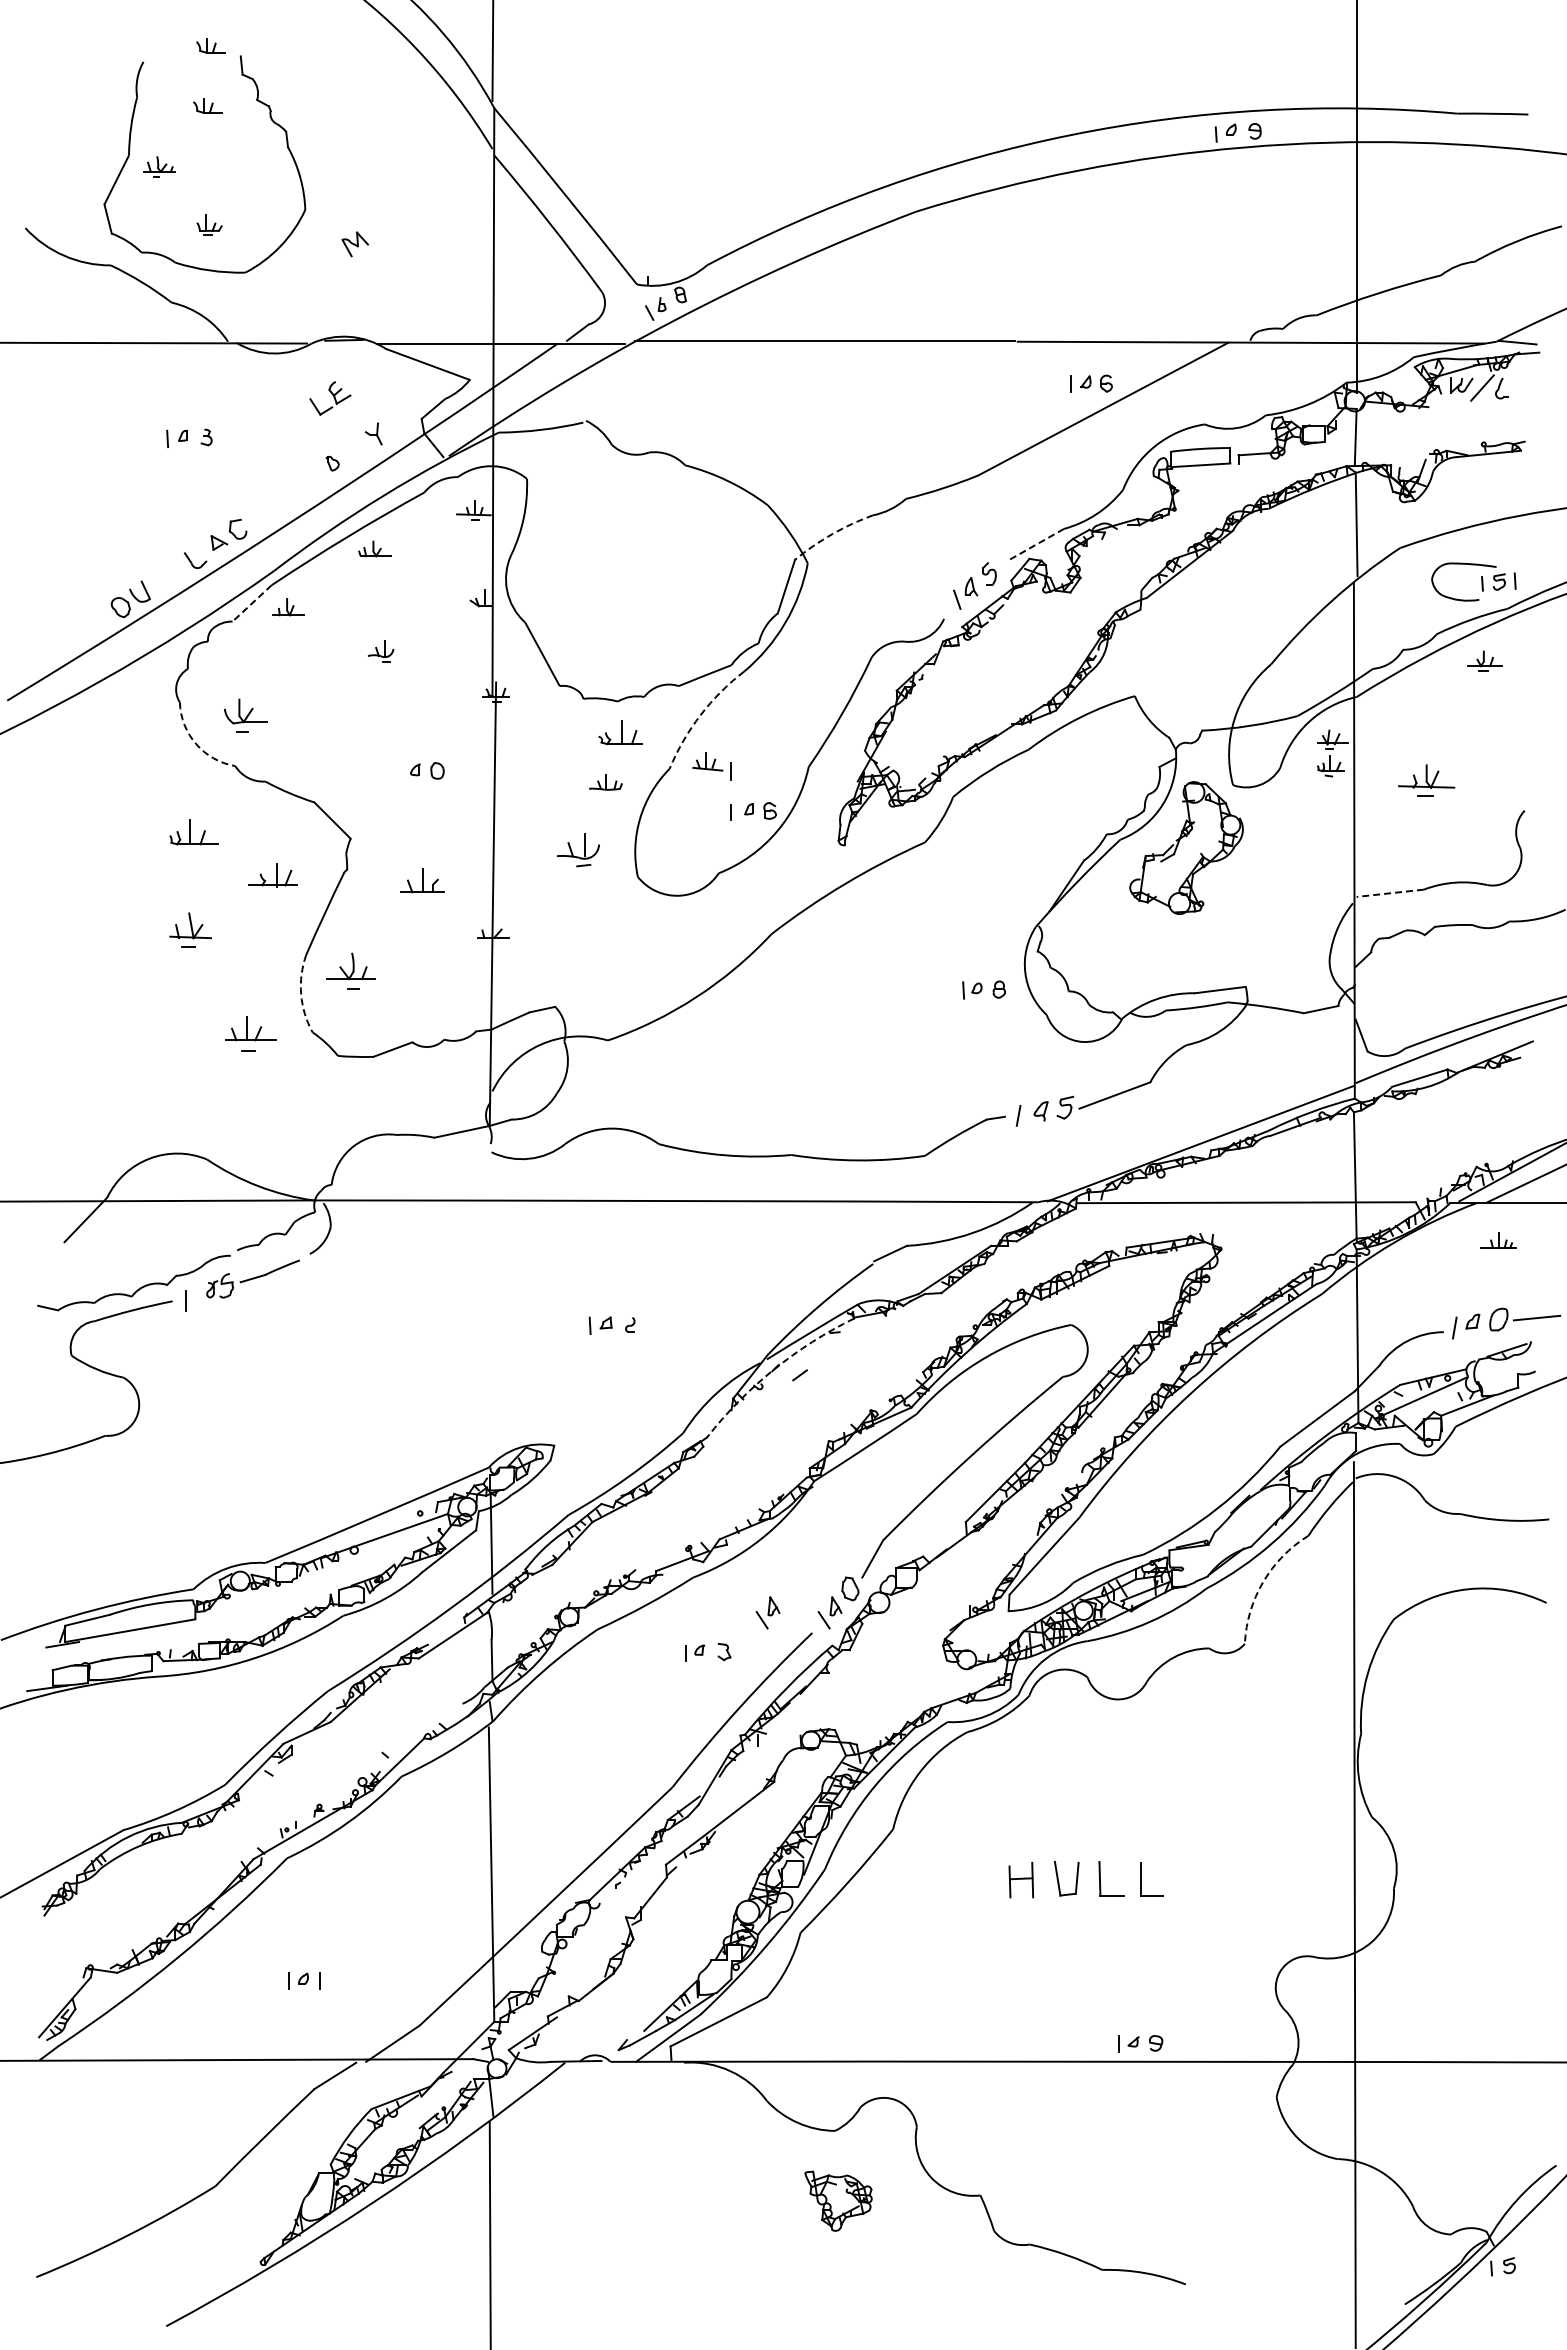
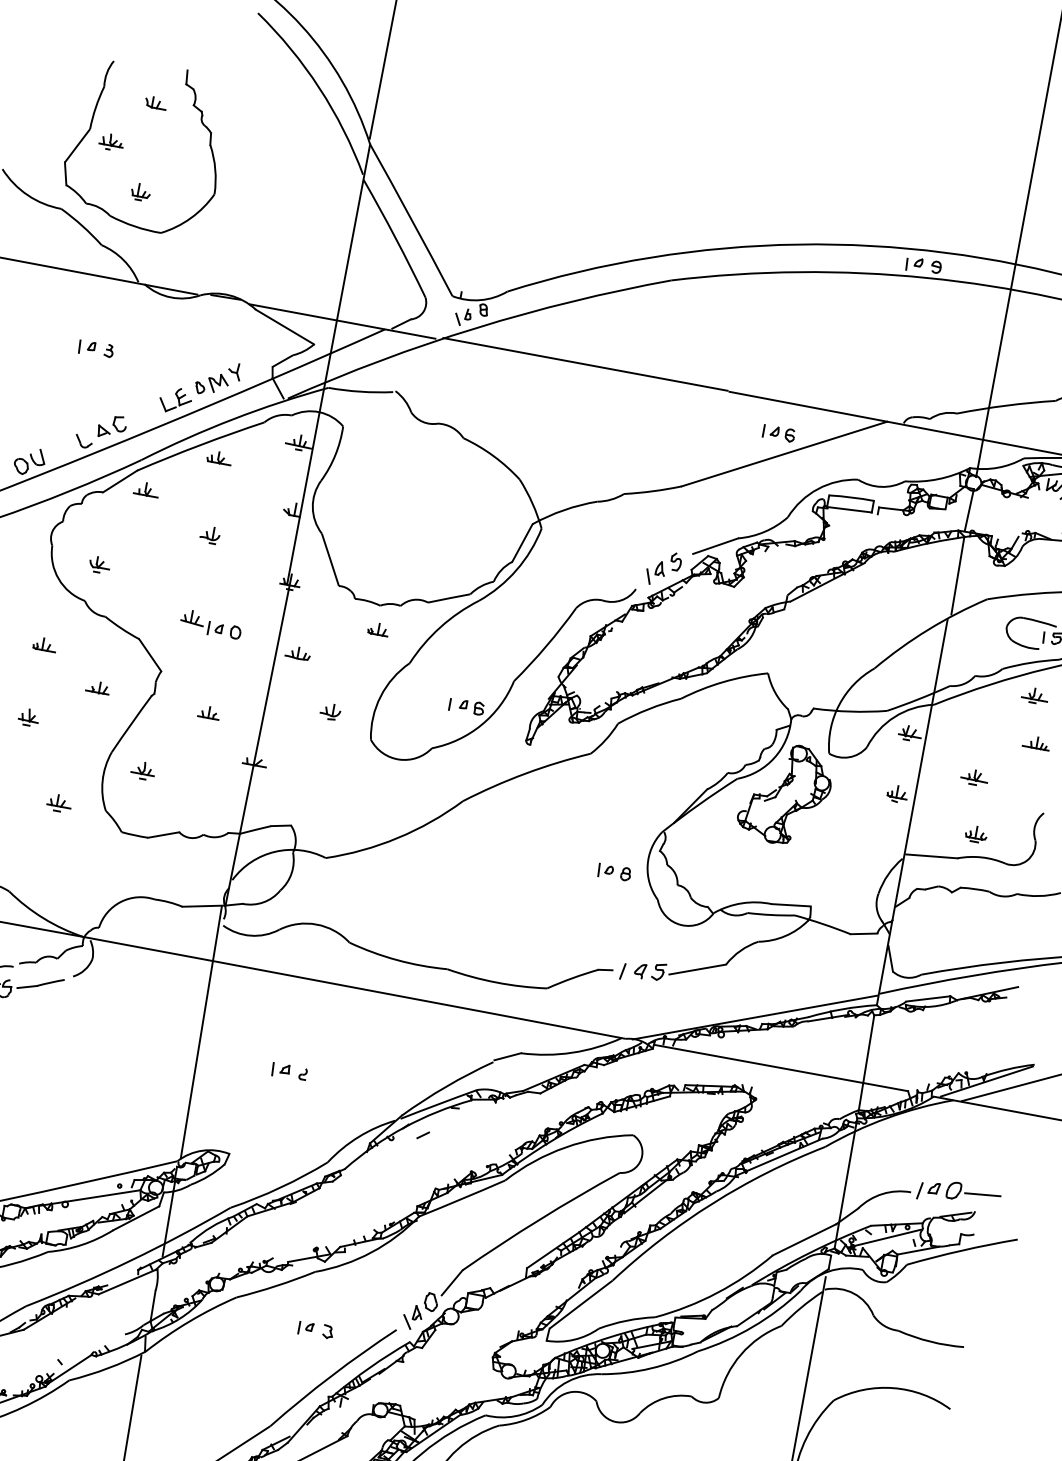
part: (210, 45) -> (166, 58), removed
part: (355, 244) -> (218, 383), moved
part: (330, 398) -> (175, 400), moved
arc: (832, 534) -> (564, 510), dashed -> solid
line: (1036, 544) -> (715, 546), dashed -> solid
line: (252, 603) -> (120, 481), dashed -> solid
part: (245, 715) -> (99, 564), size x0.62
arc: (700, 715) -> (440, 627), dashed -> solid
part: (620, 732) -> (377, 629), size x0.62
arc: (196, 744) -> (58, 579), dashed -> solid
part: (711, 766) -> (195, 621), moved
part: (1330, 766) -> (897, 794), moved
part: (1426, 780) -> (974, 776), size x0.62
part: (605, 782) -> (297, 653), moved
part: (193, 831) -> (44, 644), size x0.62
part: (578, 850) -> (330, 711), size x0.62
part: (1442, 853) -> (976, 833), added
part: (272, 874) -> (97, 687), size x0.62
part: (422, 880) -> (209, 712), size x0.62
line: (1390, 893) -> (932, 856), dashed -> solid
part: (190, 929) -> (28, 717), size x0.62
part: (350, 970) -> (142, 769), size x0.62
arc: (301, 994) -> (102, 781), dashed -> solid
part: (250, 1033) -> (59, 803), size x0.62
part: (1498, 1240) -> (1036, 742), moved
line: (488, 1295) -> (201, 1032), added
arc: (773, 1369) -> (404, 1127), dashed -> solid
arc: (1263, 1581) -> (741, 1353), dashed -> solid
part: (767, 1612) -> (365, 1308), removed

